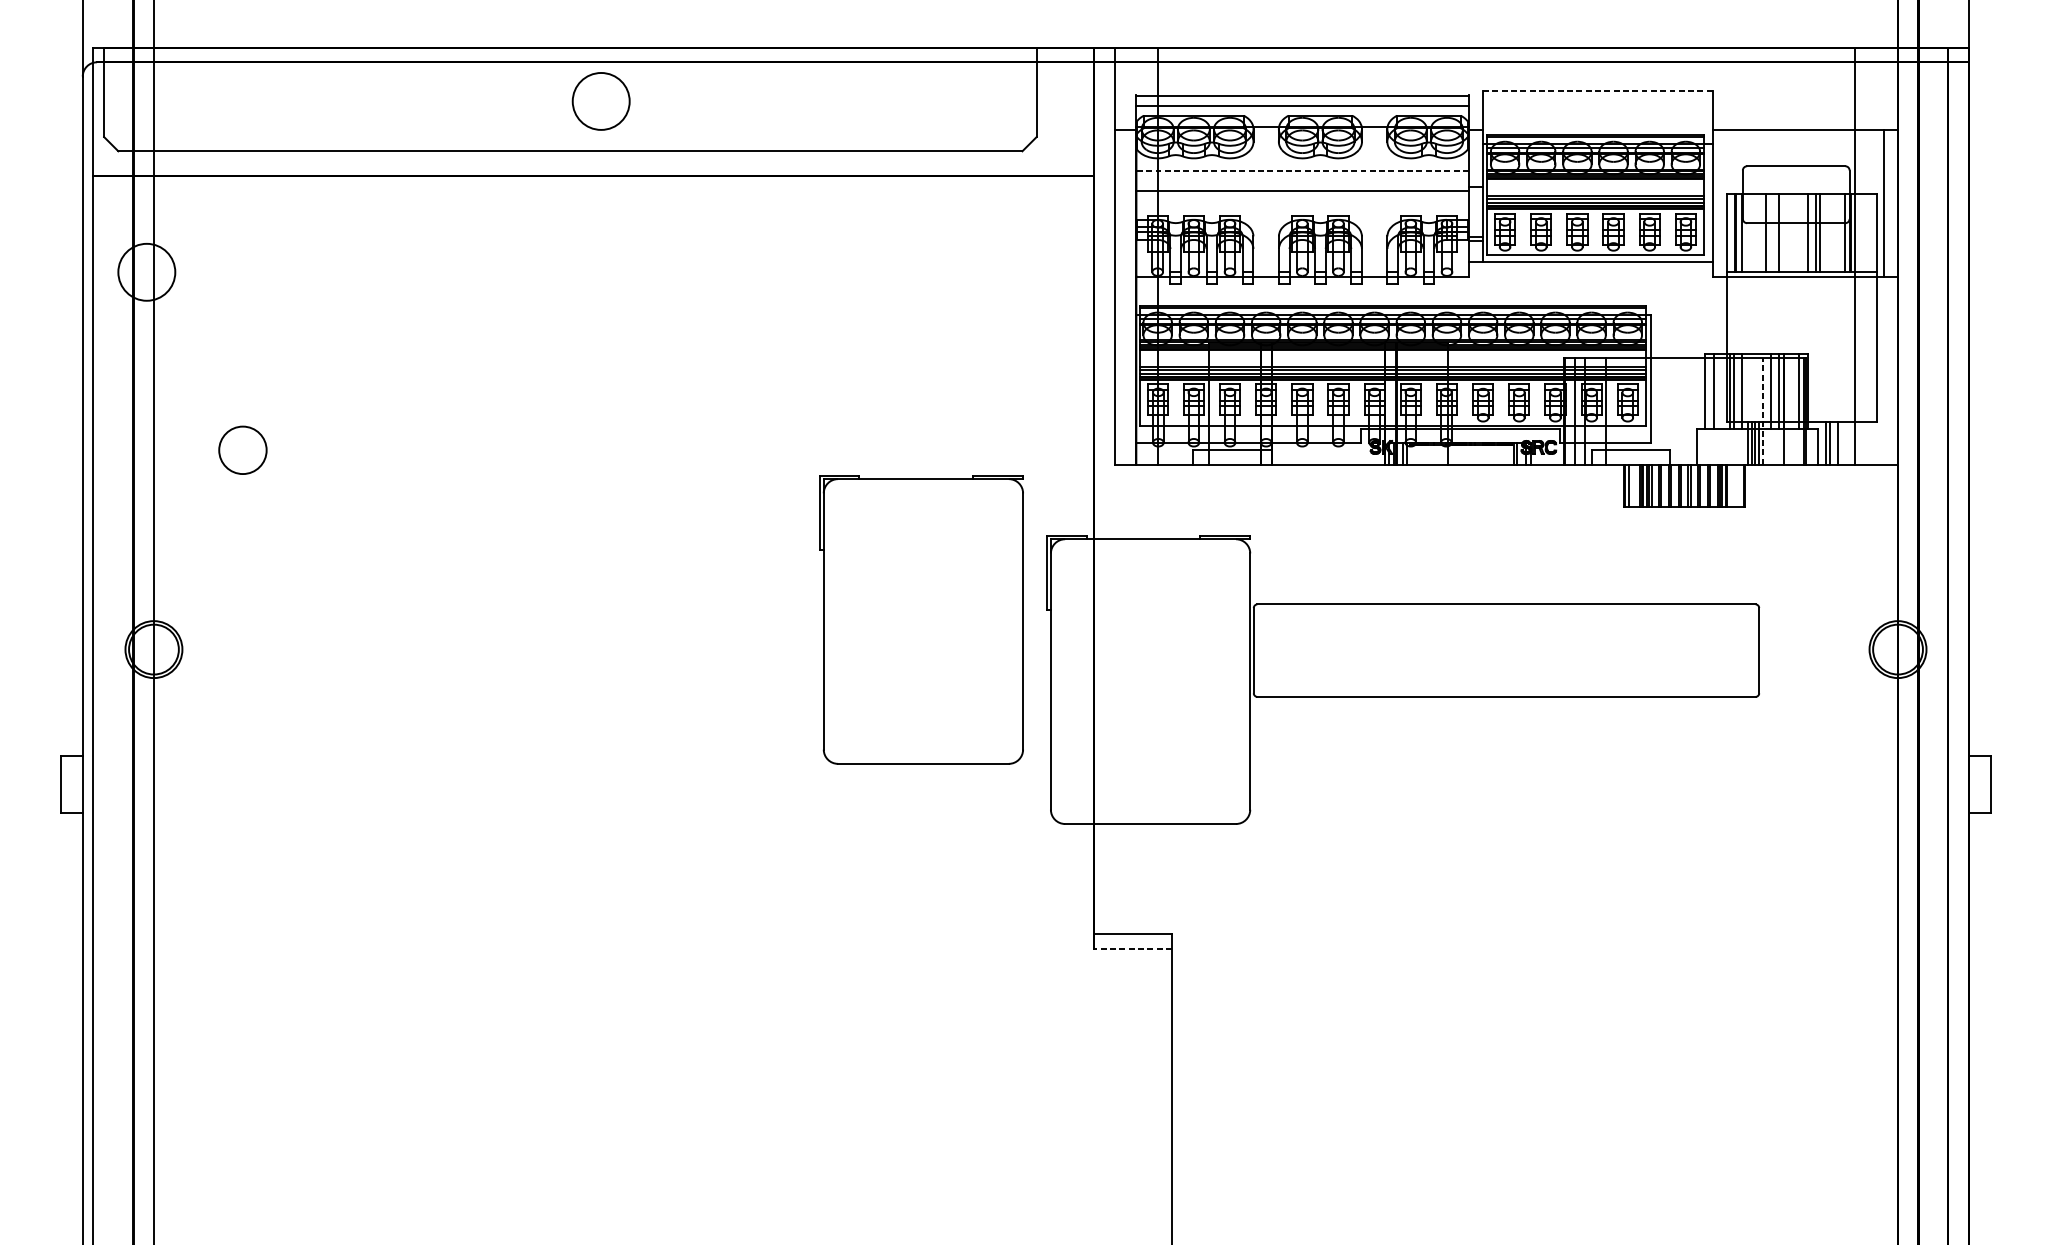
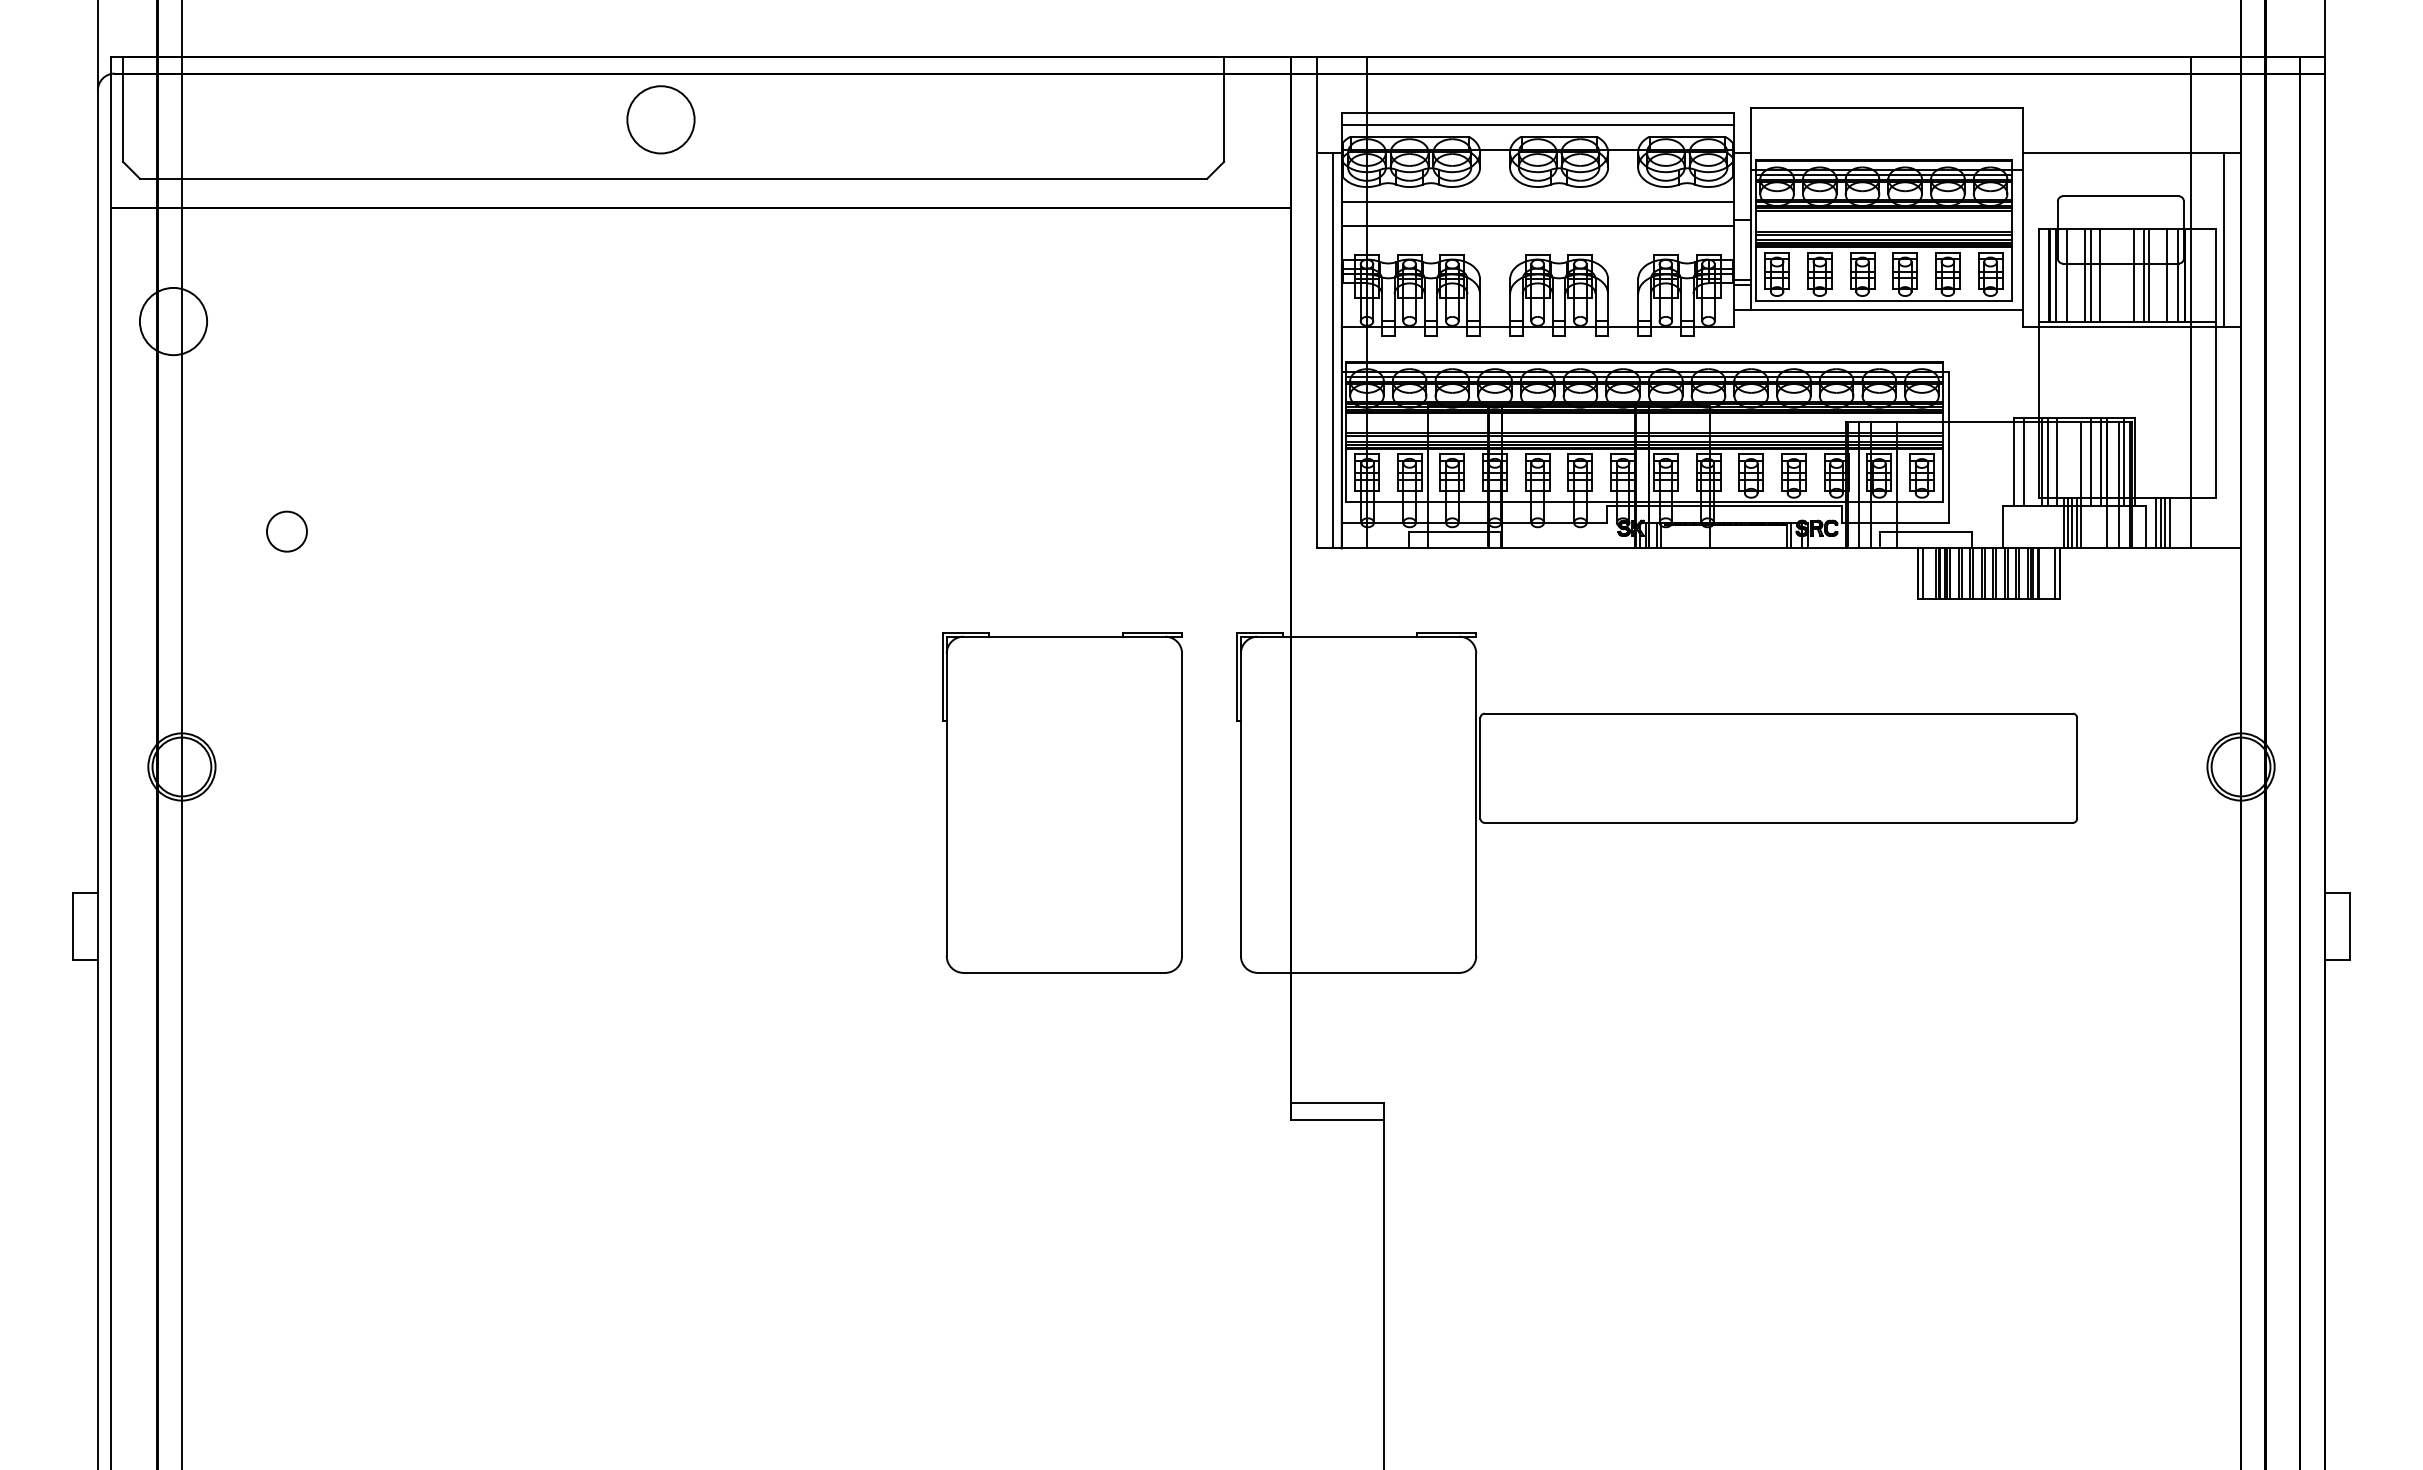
line: (1597, 91) -> (1886, 108), dashed -> solid
circle: (600, 101) -> (660, 119), moved
line: (1302, 170) -> (1537, 201), dashed -> solid
line: (1751, 233) -> (2067, 275), added
line: (1770, 233) -> (2090, 275), added
line: (1835, 233) -> (2167, 275), added
line: (1129, 296) -> (1333, 350), added
line: (1762, 410) -> (2081, 484), dashed -> solid
line: (1794, 411) -> (2118, 485), added
line: (1833, 443) -> (2164, 523), added
circle: (242, 450) -> (286, 531), size x0.71
line: (1740, 485) -> (2055, 573), added
part: (921, 619) -> (1062, 802), moved
line: (1132, 948) -> (1337, 1119), dashed -> solid

